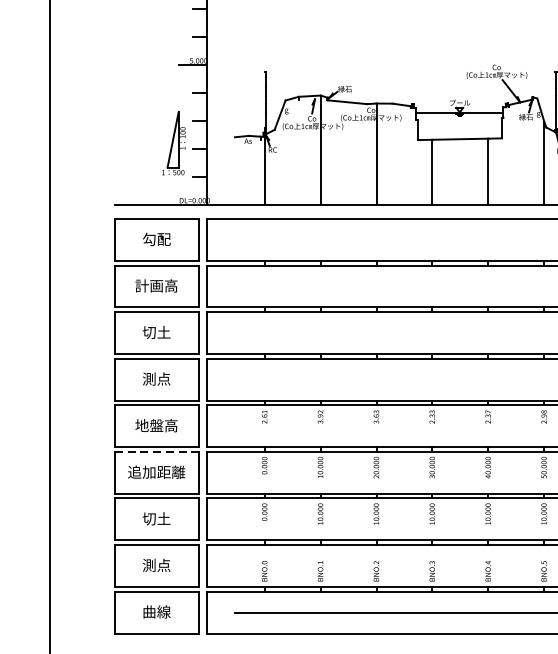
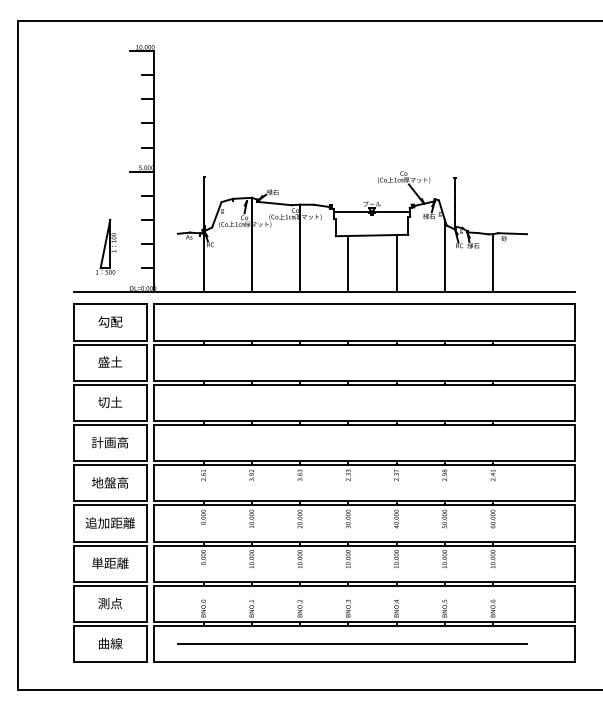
part: (174, 142) -> (106, 246), moved
text: (156, 285) -> (110, 361), 計画高 -> 盛土
text: (156, 378) -> (110, 442), 測点 -> 計画高
line: (156, 451) -> (110, 505), dashed -> solid
text: (156, 517) -> (110, 562), 切土 -> 単距離

